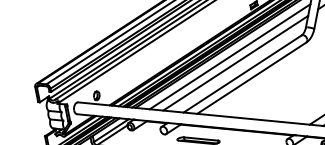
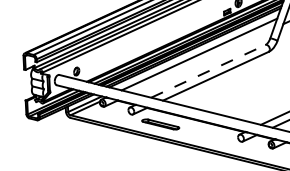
line: (235, 62) -> (203, 60), removed
line: (242, 74) -> (208, 71), solid -> dashed

